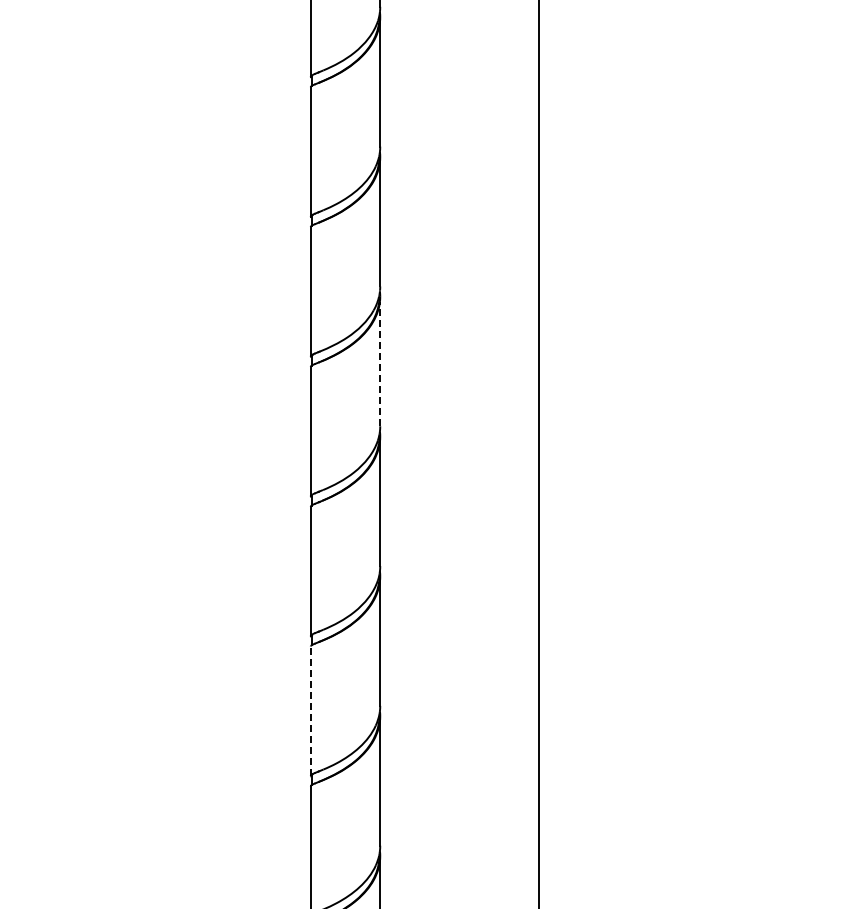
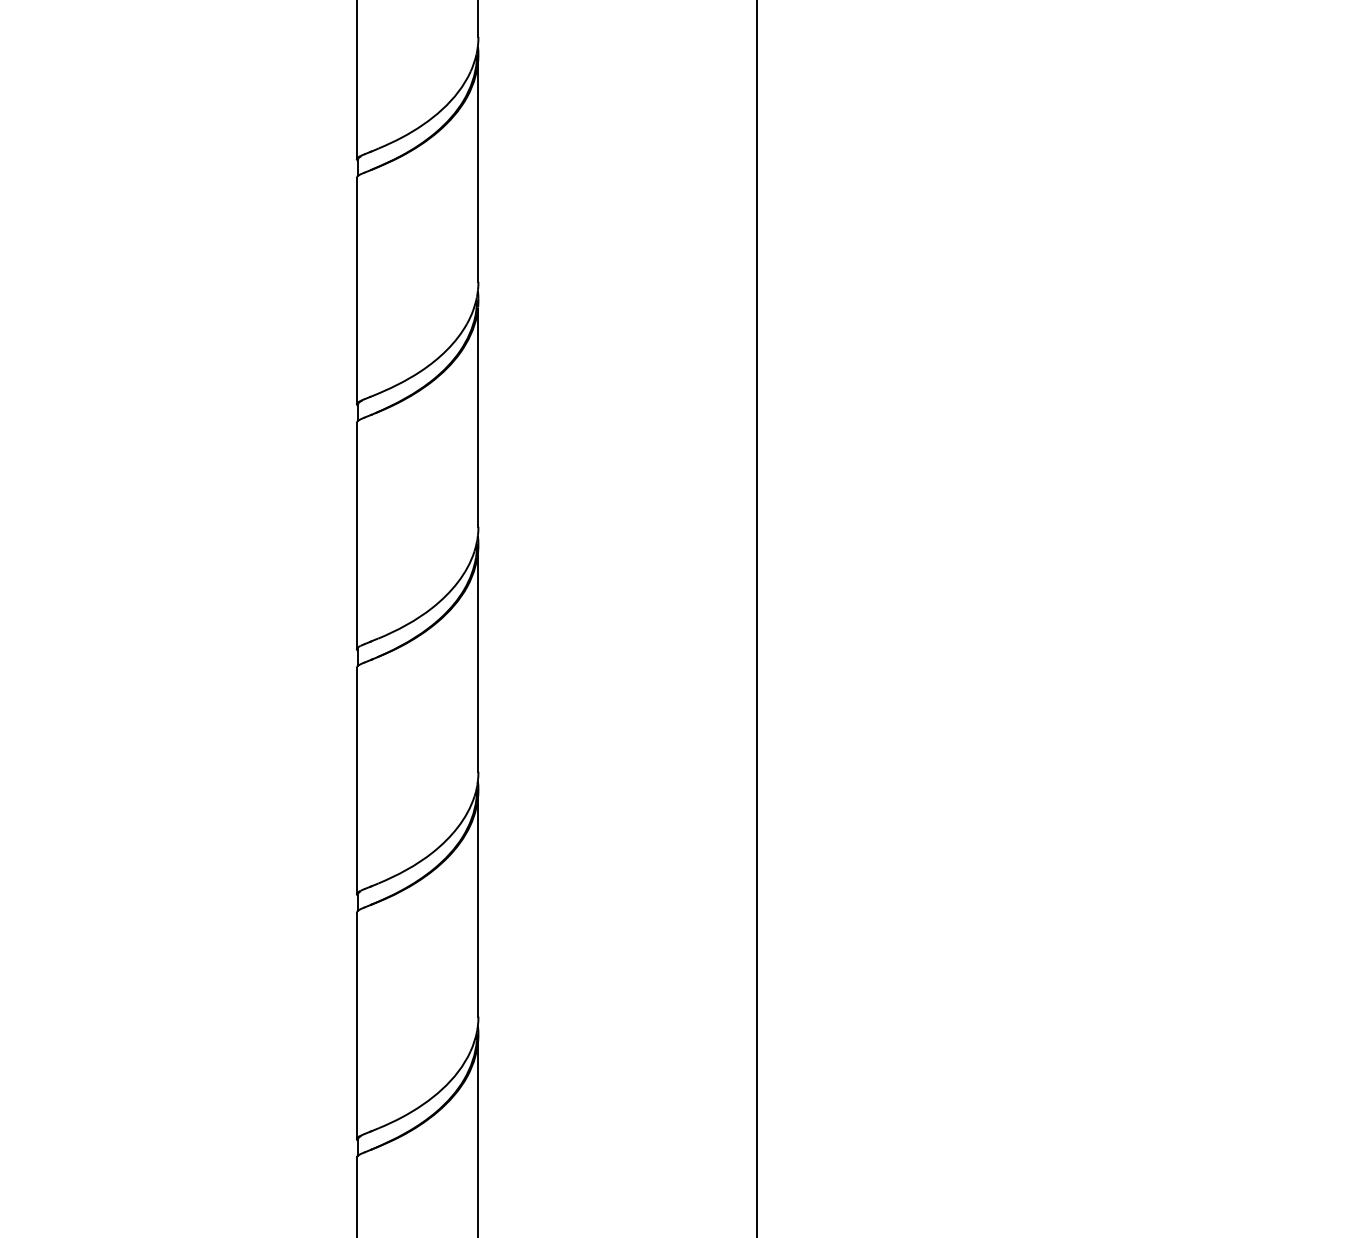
line: (380, 363) -> (478, 416), dashed -> solid
line: (310, 711) -> (356, 1026), dashed -> solid

